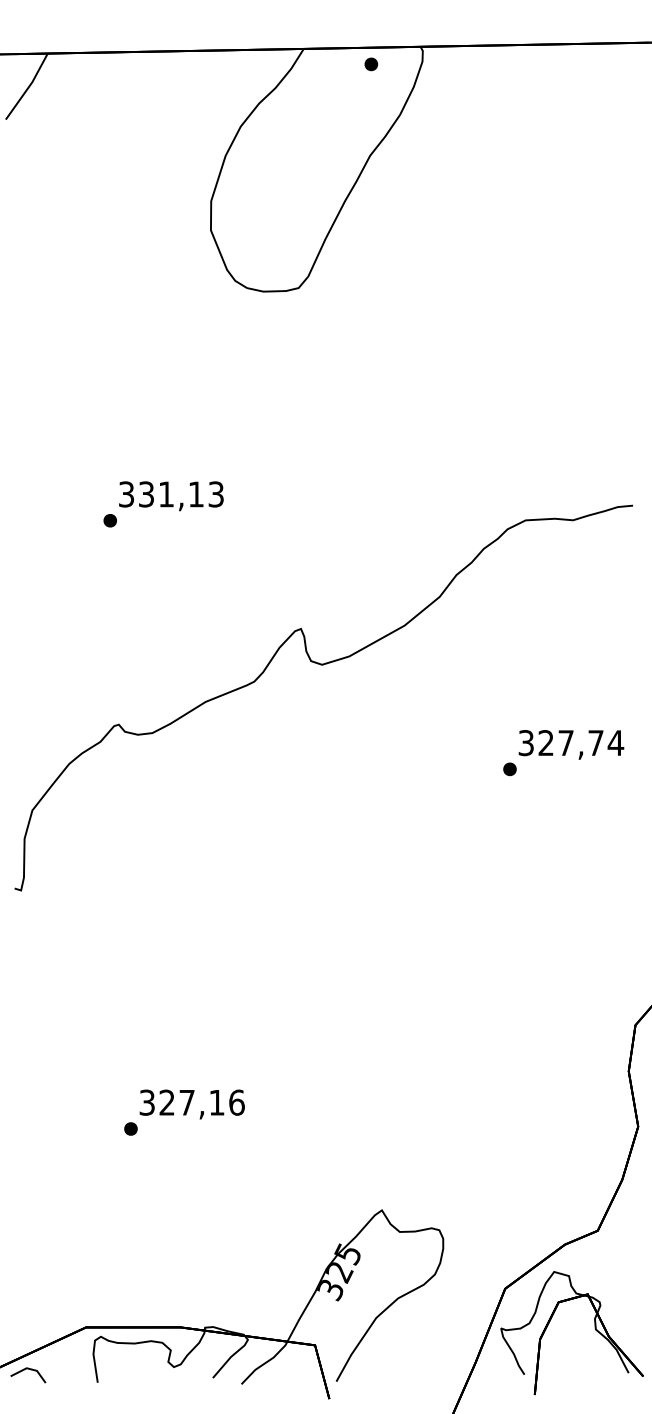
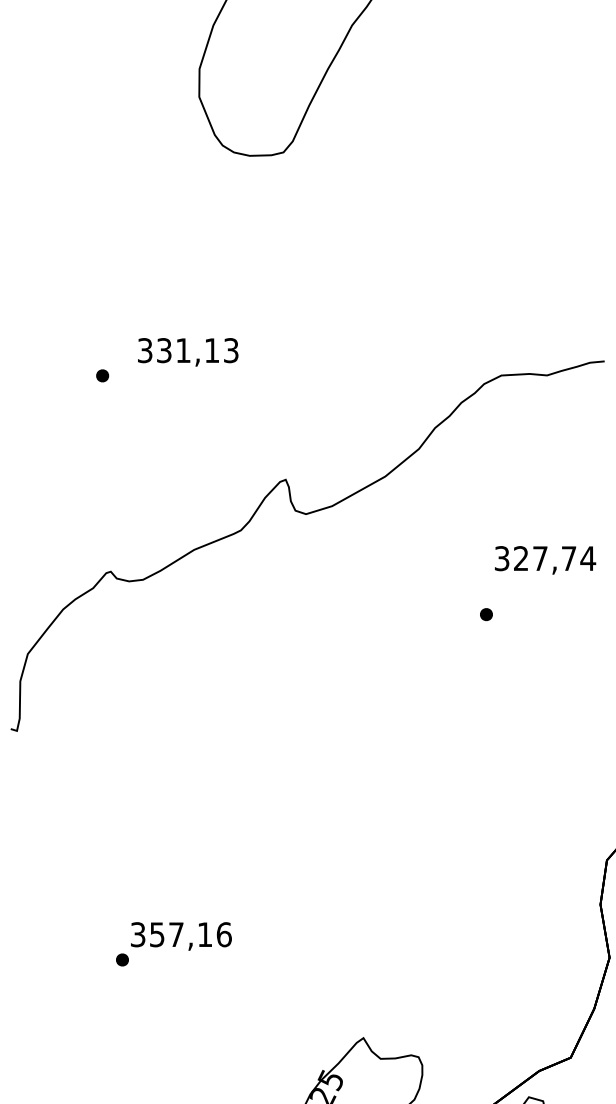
text: (171, 496) -> (188, 352), moved
text: (571, 744) -> (545, 560), moved
text: (166, 1102) -> (156, 934), 327,16 -> 357,16

